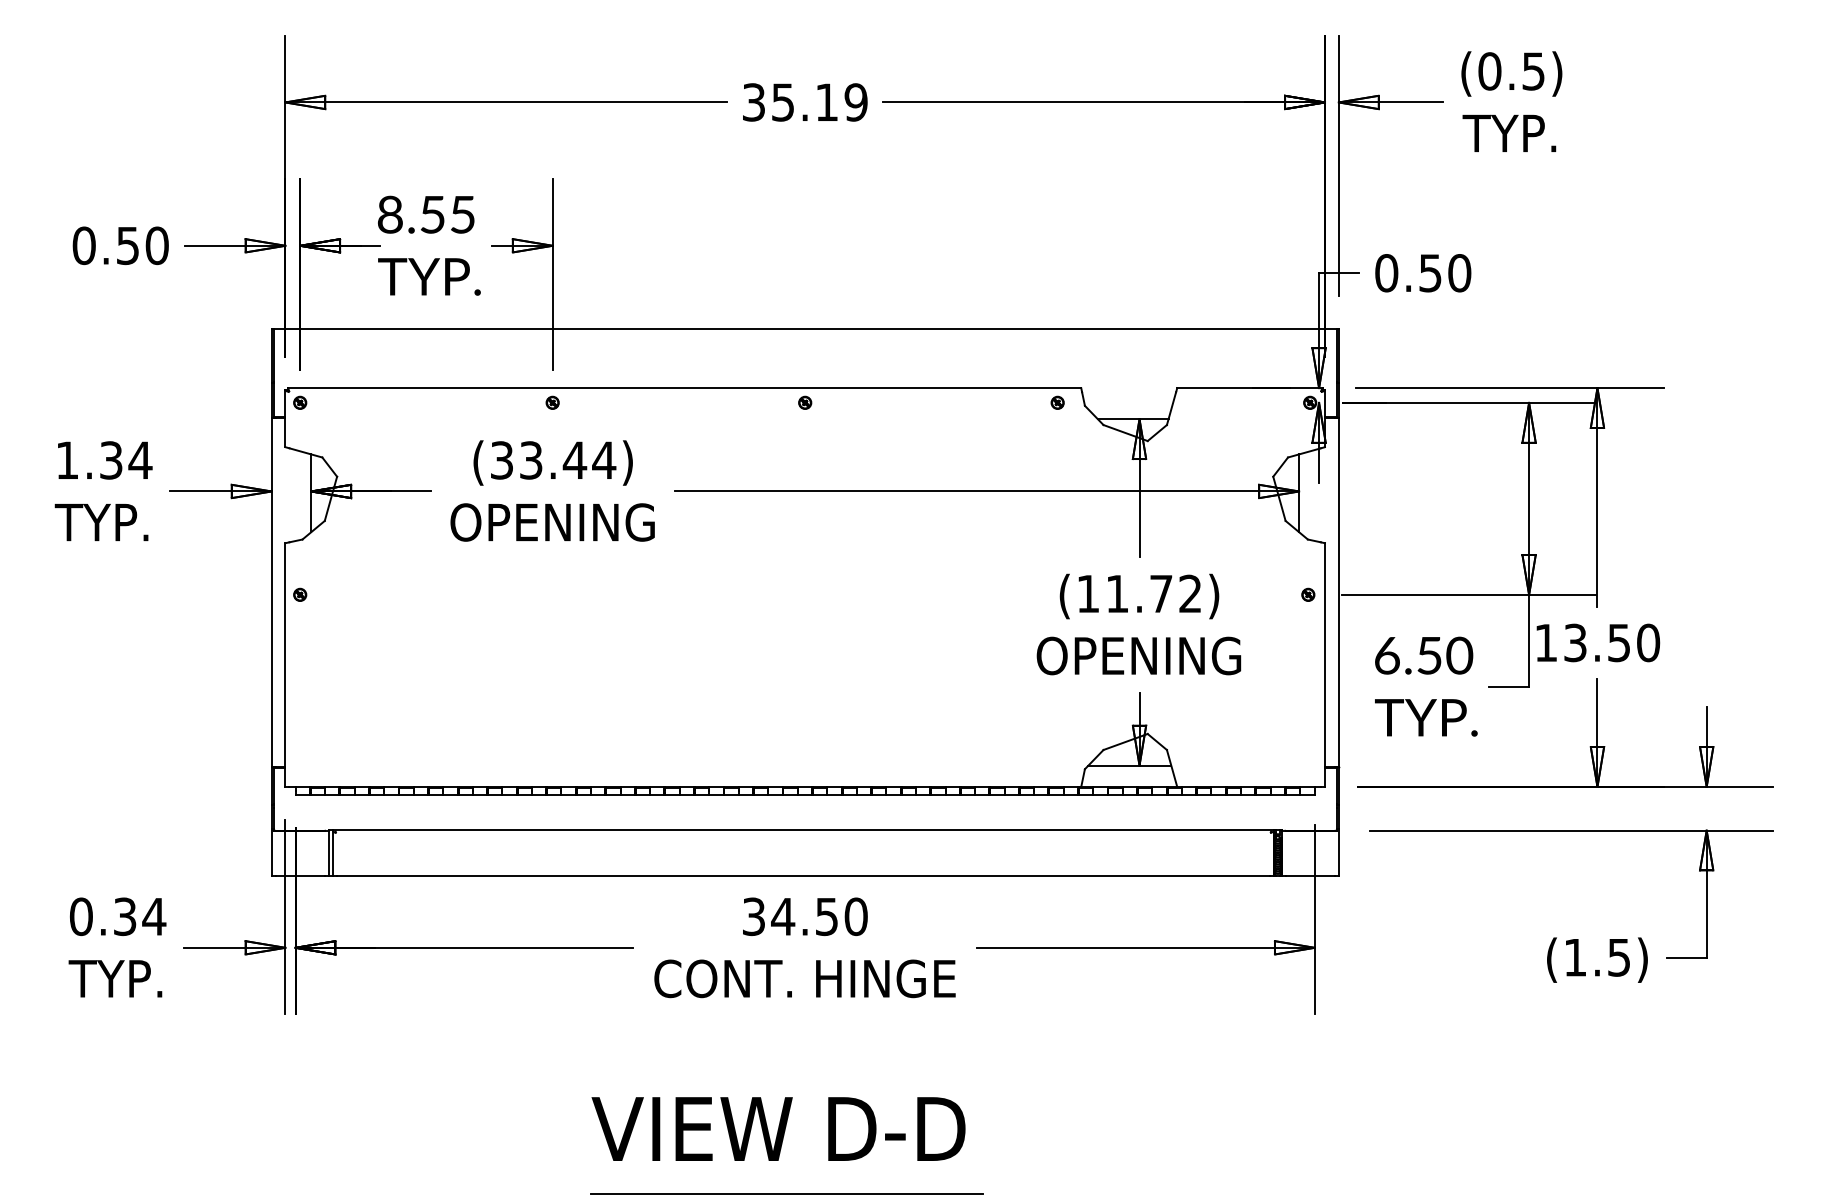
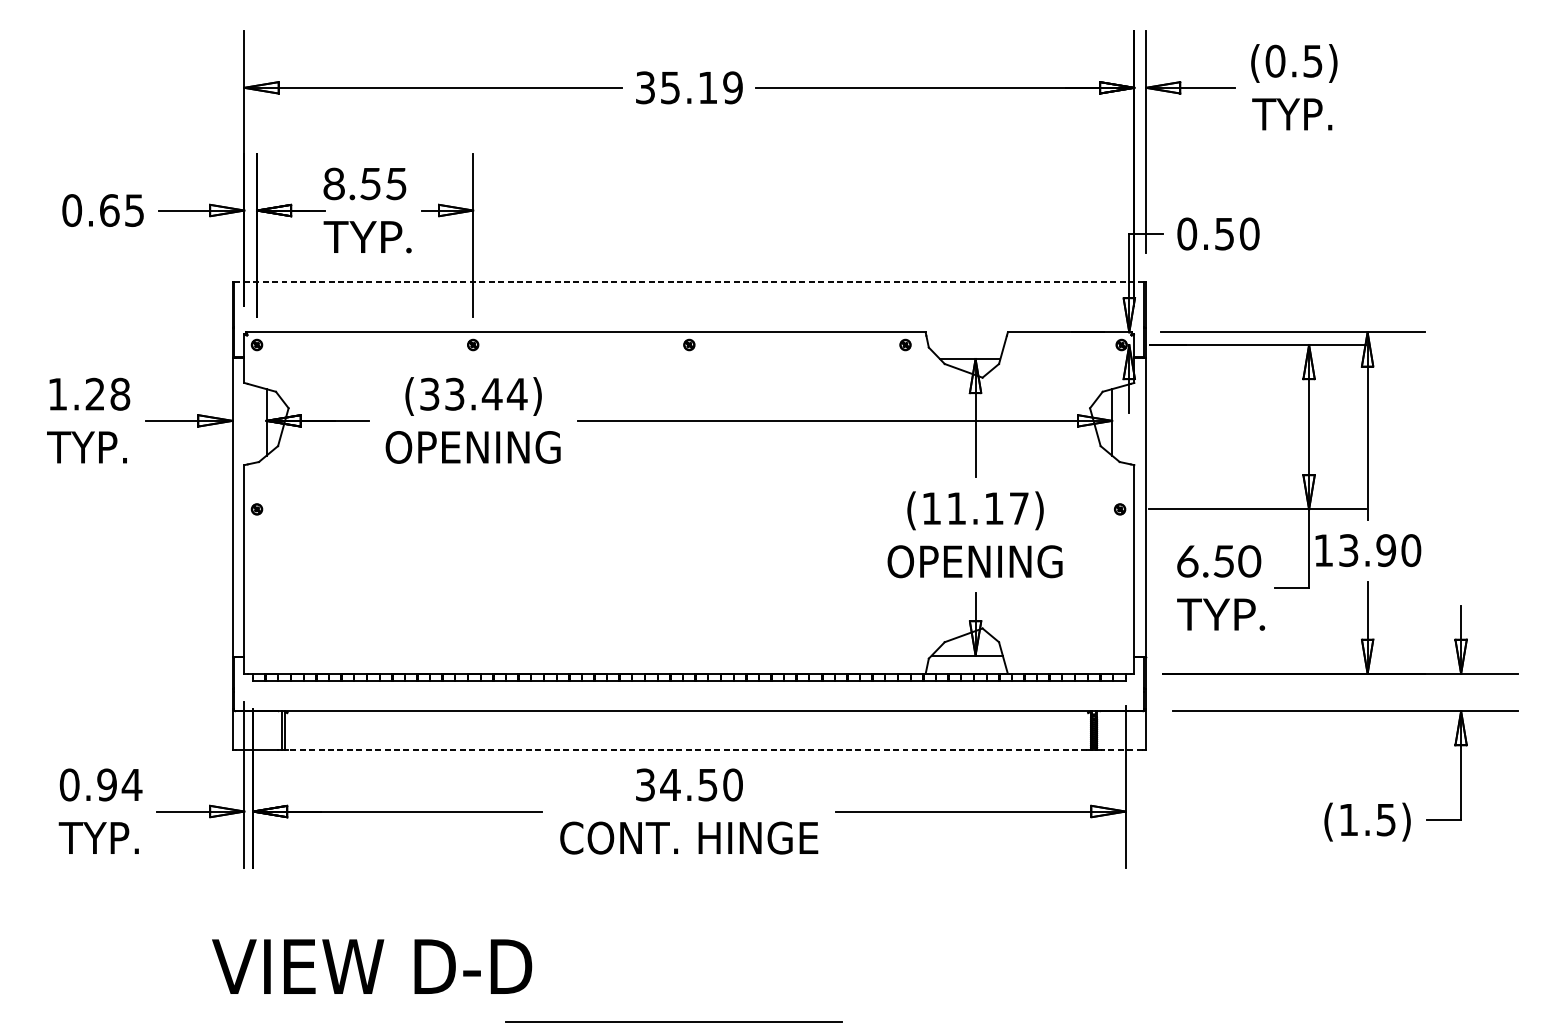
text: (142, 245) -> (122, 210), 0.50 -> 0.65
line: (805, 329) -> (689, 282), solid -> dashed
text: (126, 460) -> (108, 394), 1.34 -> 1.28
text: (1175, 593) -> (1006, 508), (11.72) -> (11.17)
text: (1618, 642) -> (1385, 550), 13.50 -> 13.90
line: (803, 875) -> (687, 749), solid -> dashed
line: (1310, 875) -> (1121, 749), solid -> dashed
text: (124, 916) -> (106, 784), 0.34 -> 0.94
text: (778, 1128) -> (372, 966), moved

